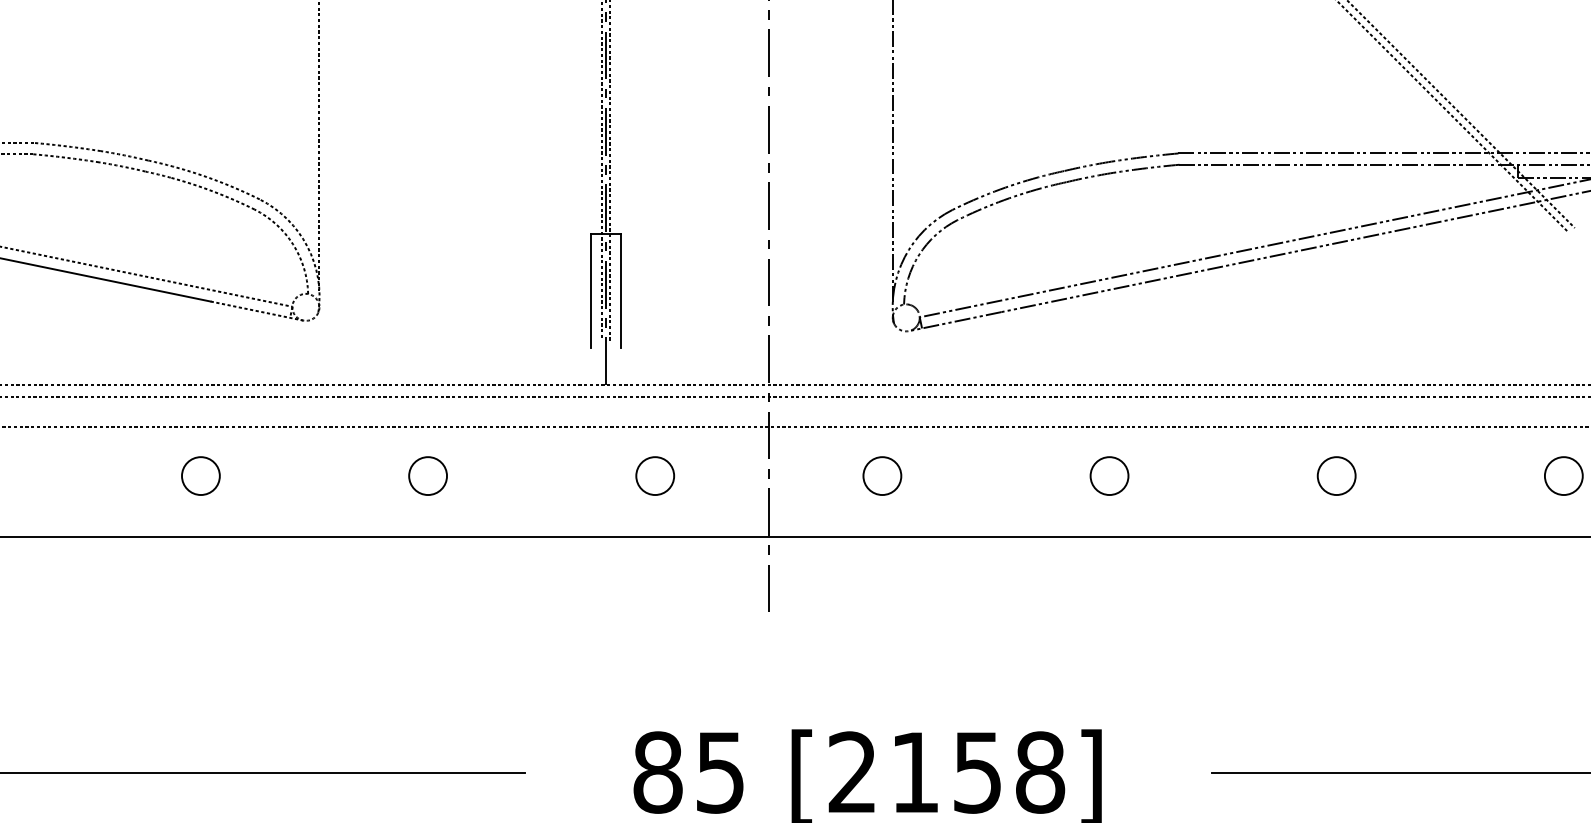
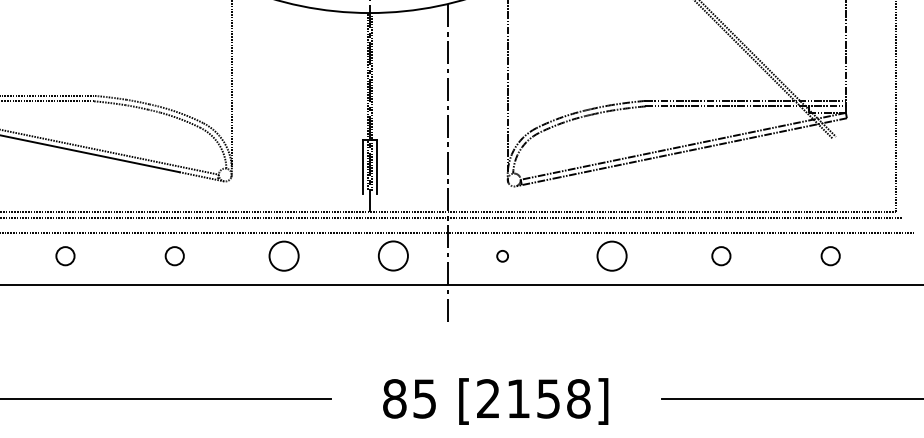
circle: (428, 476) -> (284, 256), size x1.6
circle: (655, 476) -> (393, 256), size x1.6
circle: (881, 476) -> (502, 256), size x0.6
circle: (1108, 476) -> (611, 256), size x1.6

